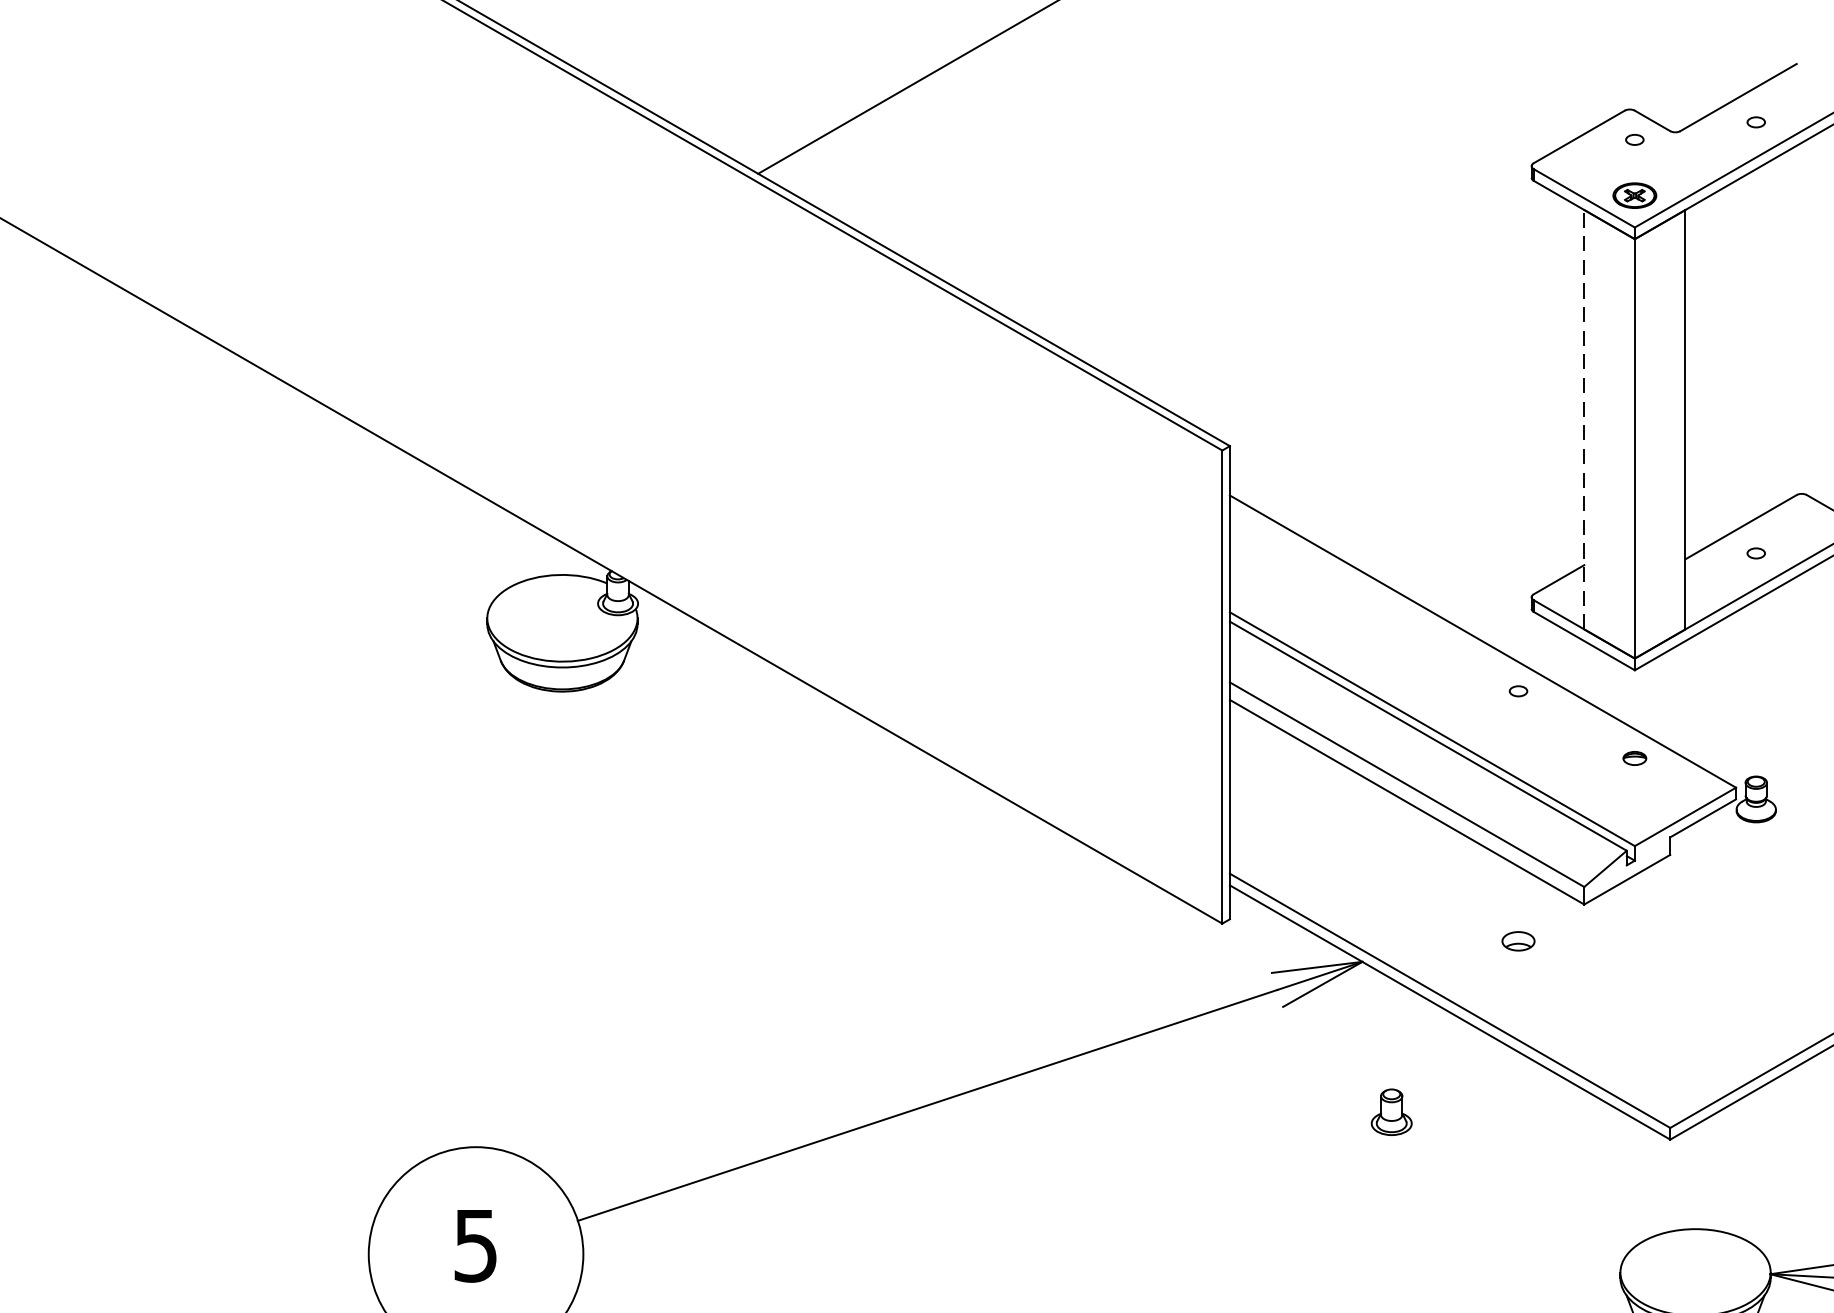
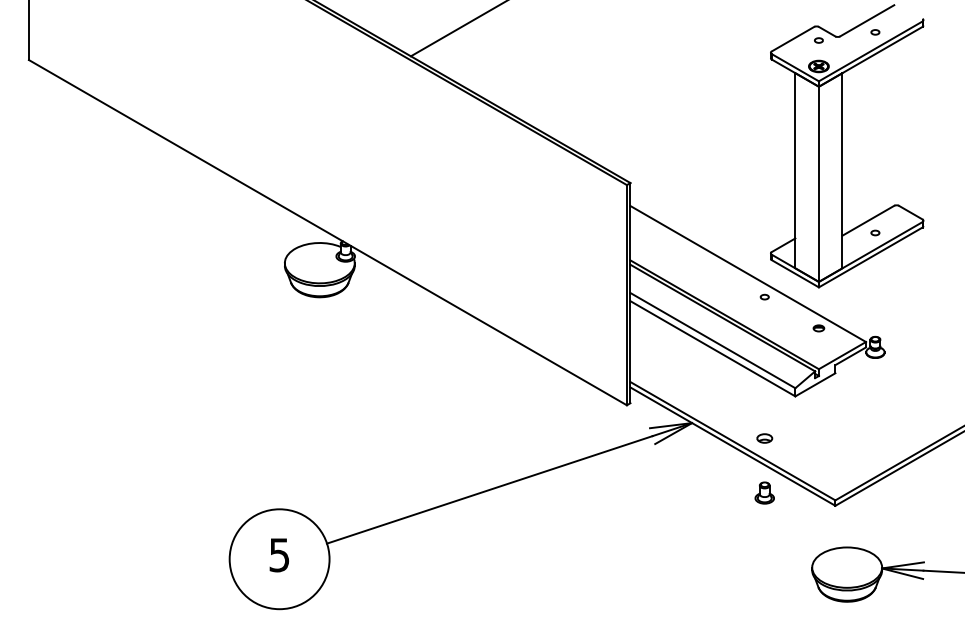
line: (1584, 419) -> (795, 170), dashed -> solid
part: (1517, 941) -> (764, 438), moved
part: (1391, 1111) -> (764, 492), moved

